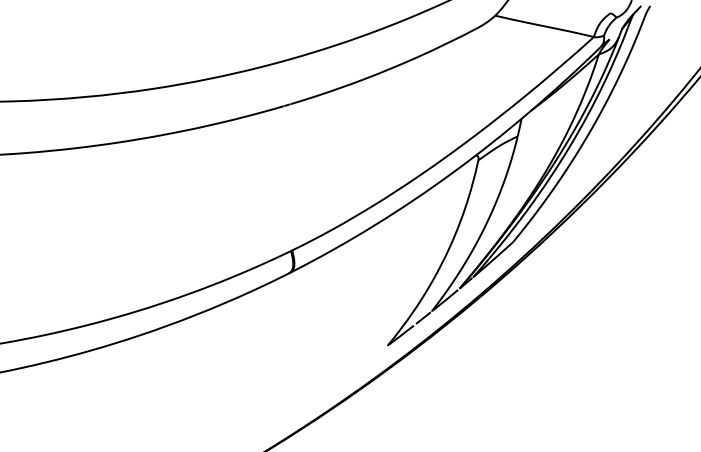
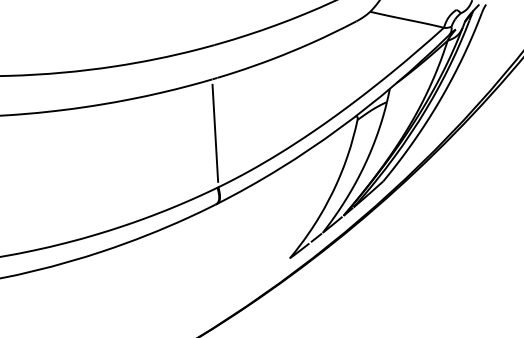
line: (288, 177) -> (215, 132), added

